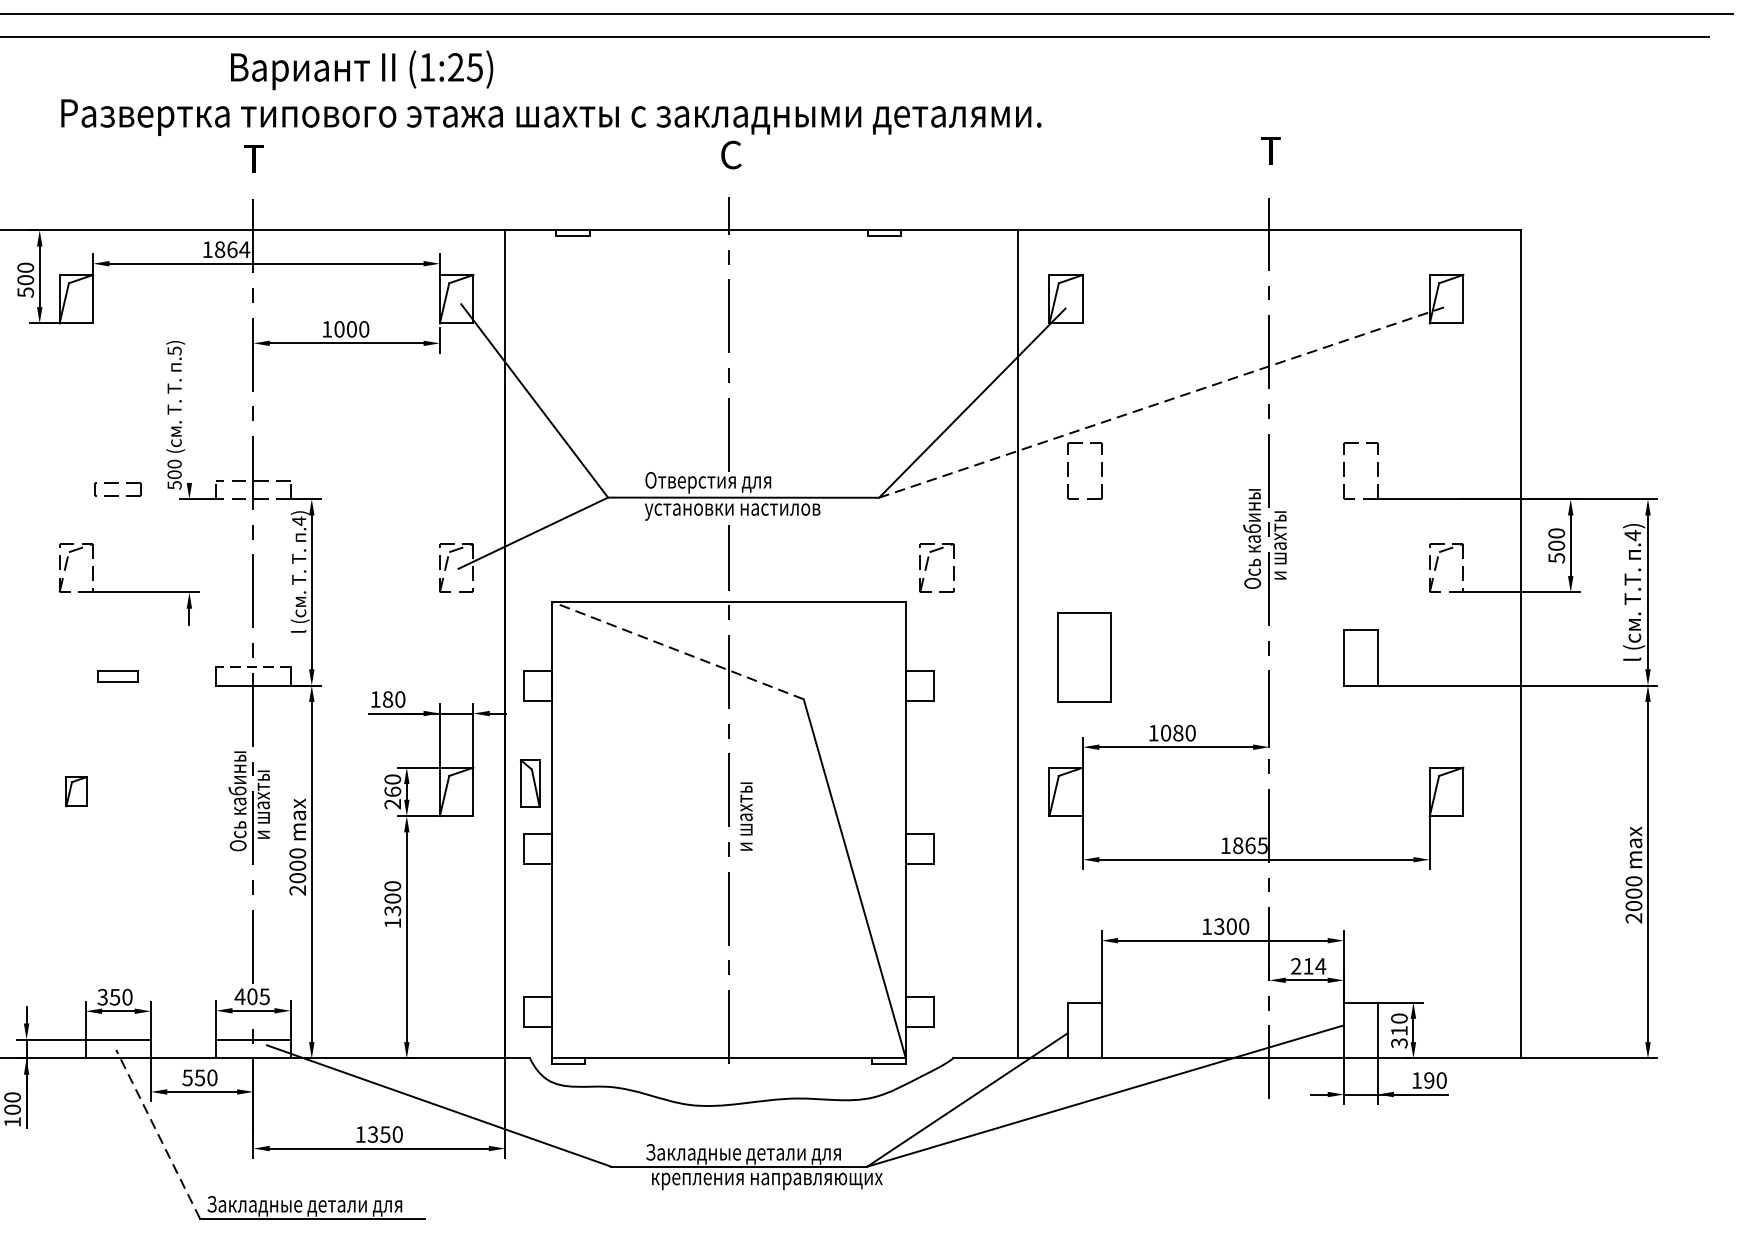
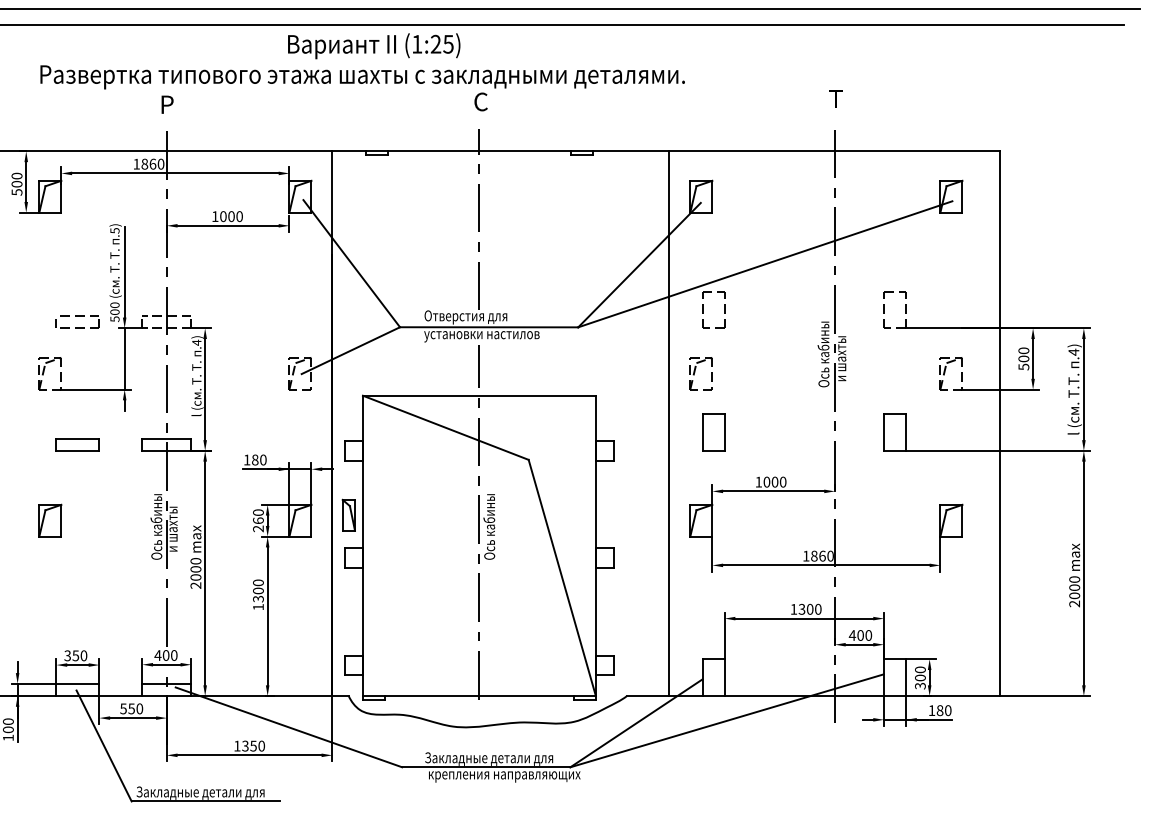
text: (362, 70) -> (374, 46), moved
text: (252, 158) -> (166, 104), Т -> Р
text: (243, 248) -> (160, 163), 1864 -> 1860
line: (1163, 402) -> (765, 264), dashed -> solid
line: (189, 412) -> (124, 271), added
part: (117, 488) -> (77, 321), size x1.43
line: (189, 545) -> (124, 358), added
part: (935, 567) -> (700, 373), moved
line: (677, 650) -> (445, 427), dashed -> solid
part: (1084, 657) -> (713, 432), size x0.62
line: (252, 666) -> (166, 438), dashed -> solid
part: (117, 675) -> (77, 444), size x1.67
text: (1177, 733) -> (774, 482), 1080 -> 1000
part: (76, 791) -> (50, 520), size x1.67
text: (744, 800) -> (489, 526), и шахты -> Ось кабины
text: (1262, 844) -> (830, 555), 1865 -> 1860
text: (1308, 966) -> (860, 635), 214 -> 400
text: (263, 996) -> (173, 655), 405 -> 400
text: (1399, 1030) -> (920, 677), 310 -> 300
text: (1428, 1080) -> (939, 710), 190 -> 180
line: (158, 1133) -> (104, 745), dashed -> solid

